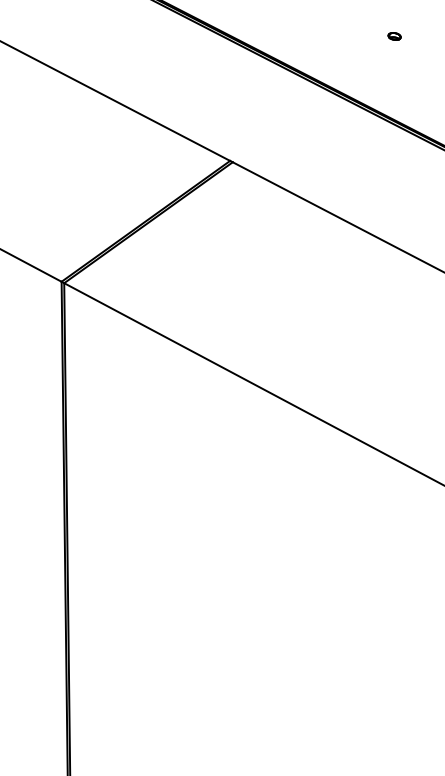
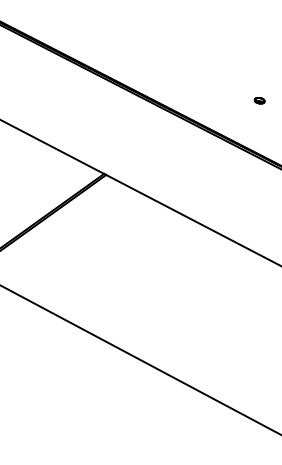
part: (394, 36) -> (259, 100), moved

